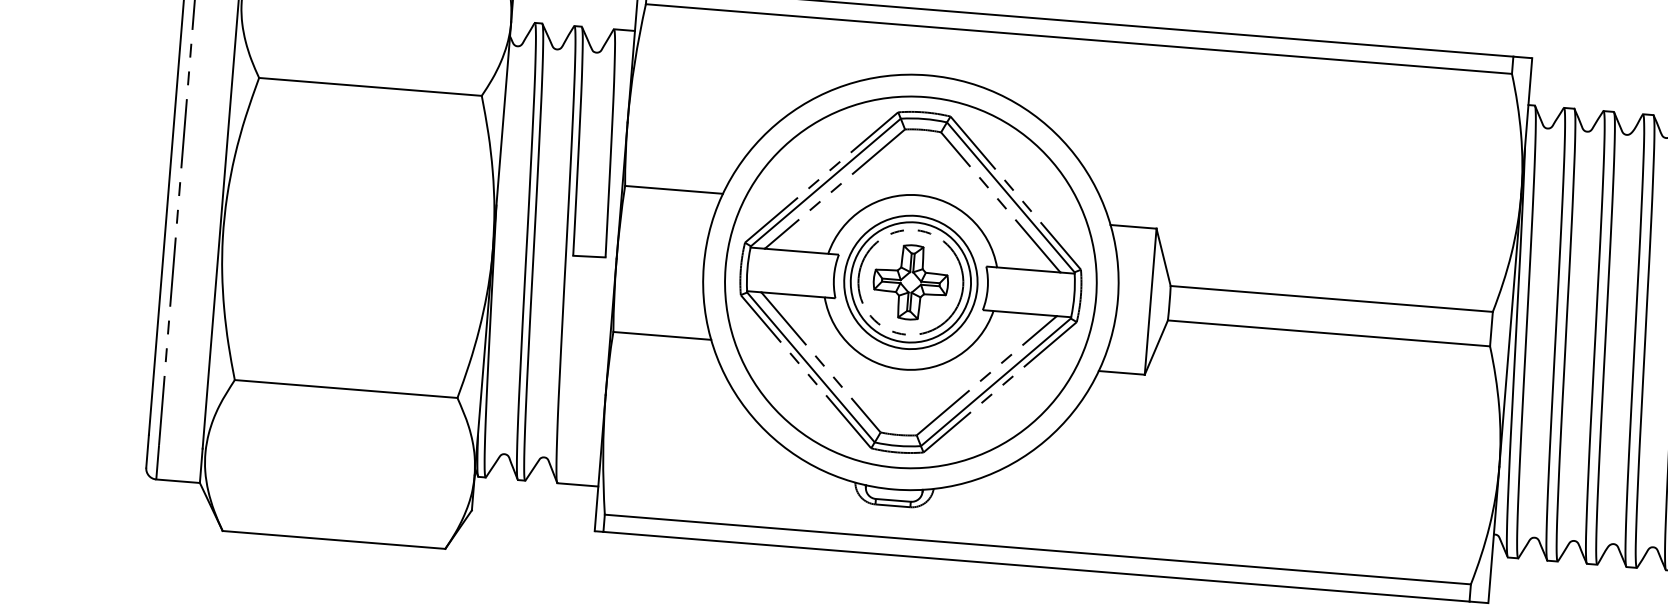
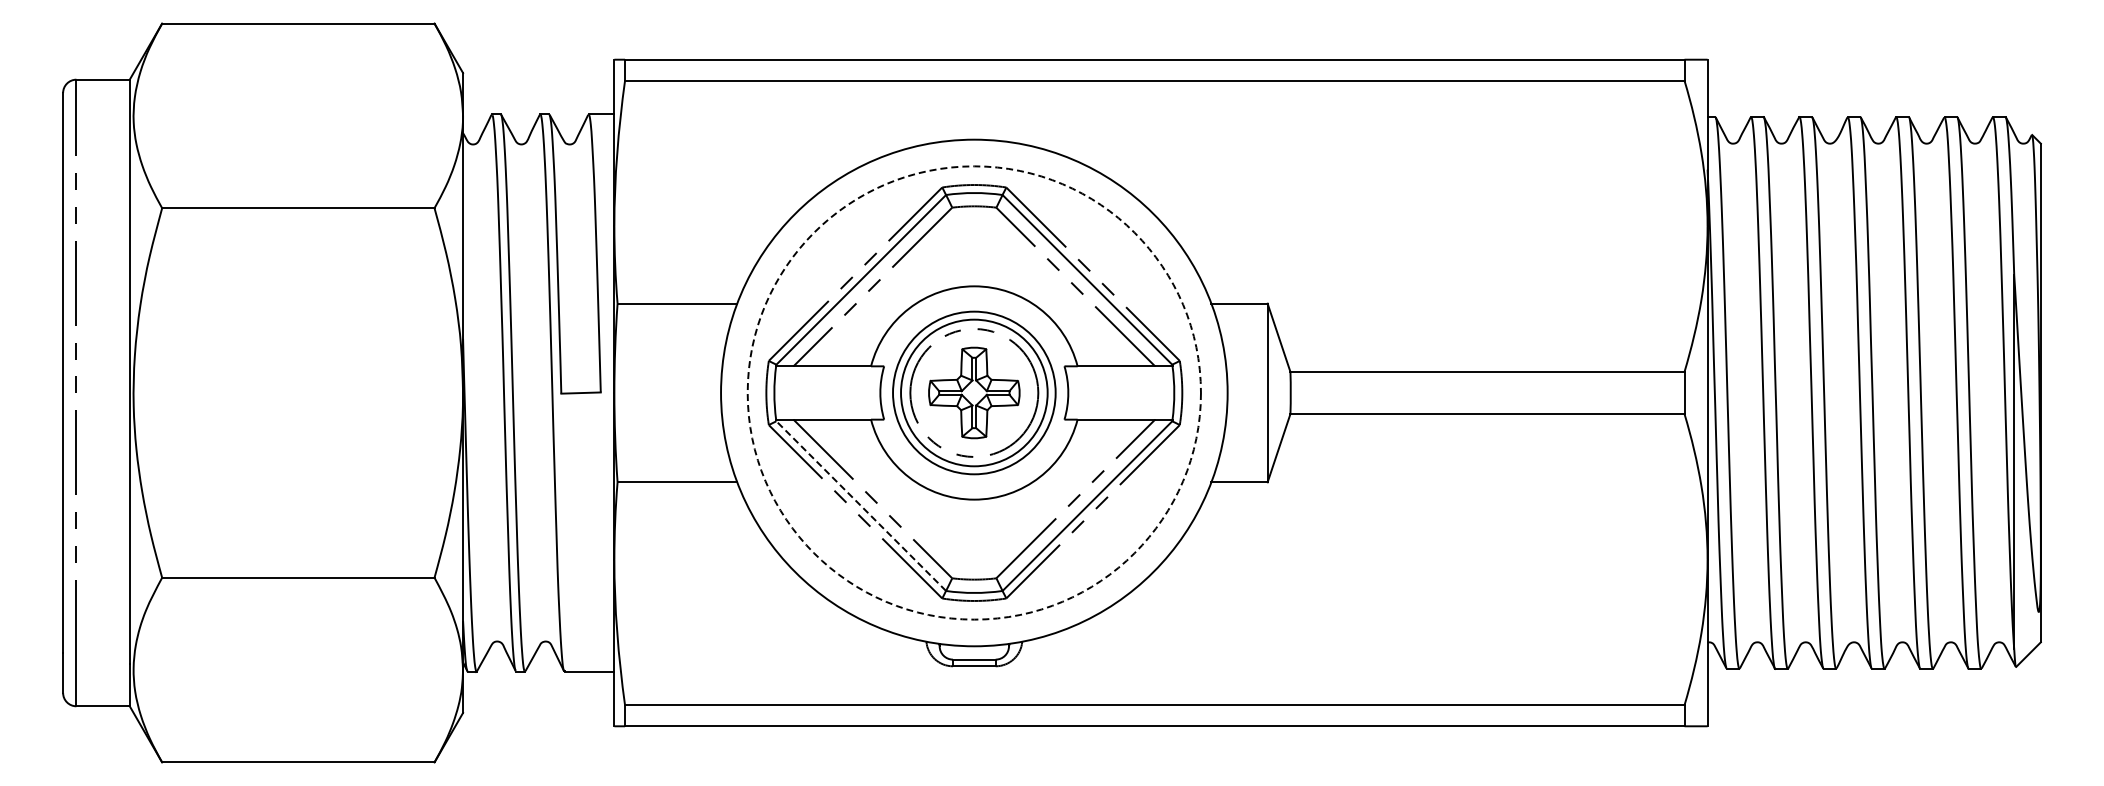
circle: (910, 281) -> (973, 392), solid -> dashed
line: (810, 366) -> (860, 505), solid -> dashed

